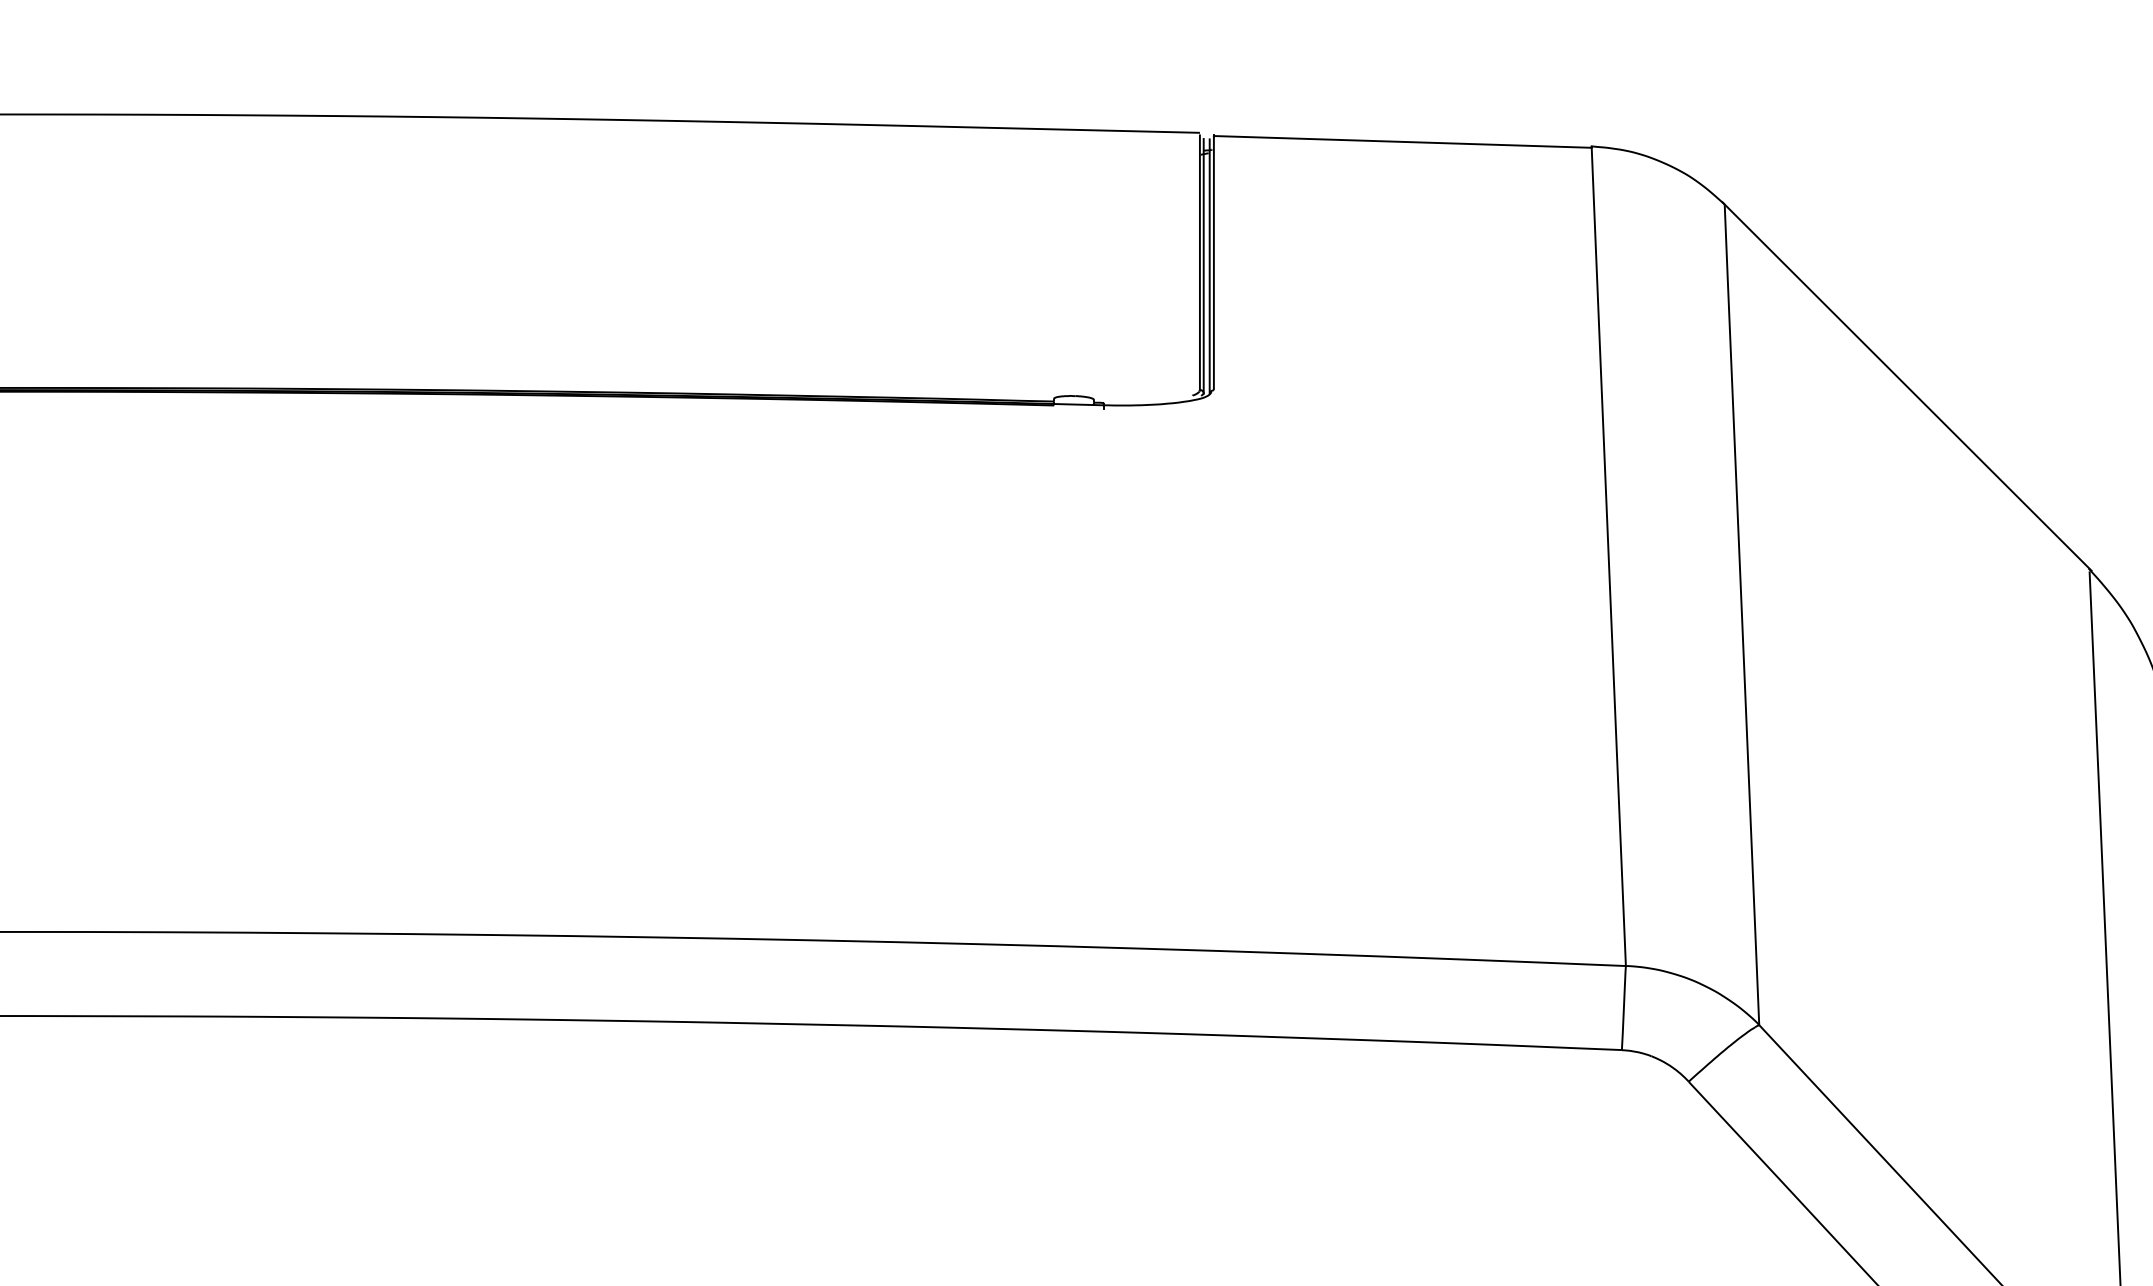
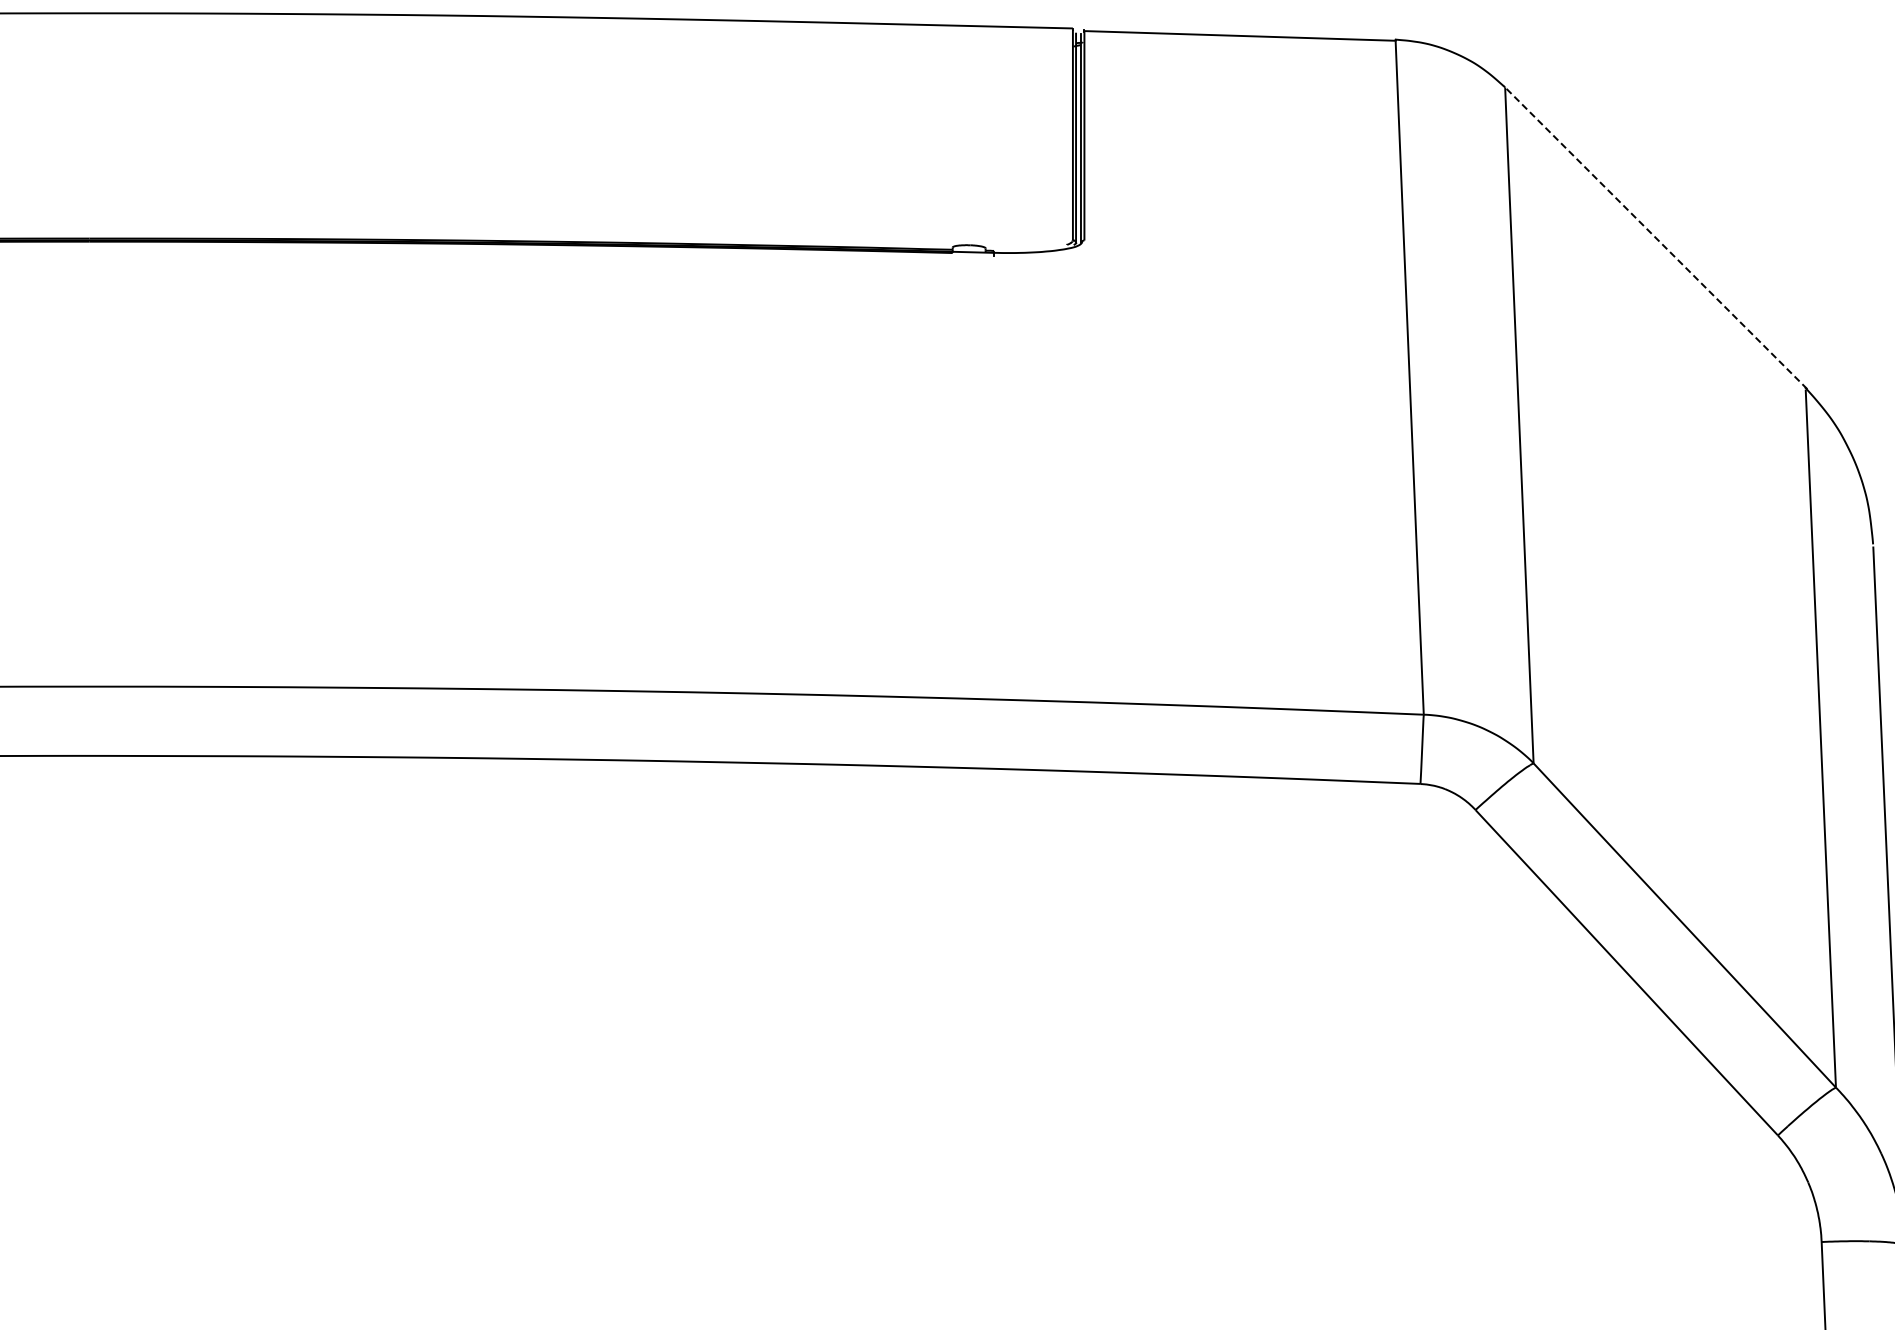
line: (1907, 386) -> (1655, 237), solid -> dashed

